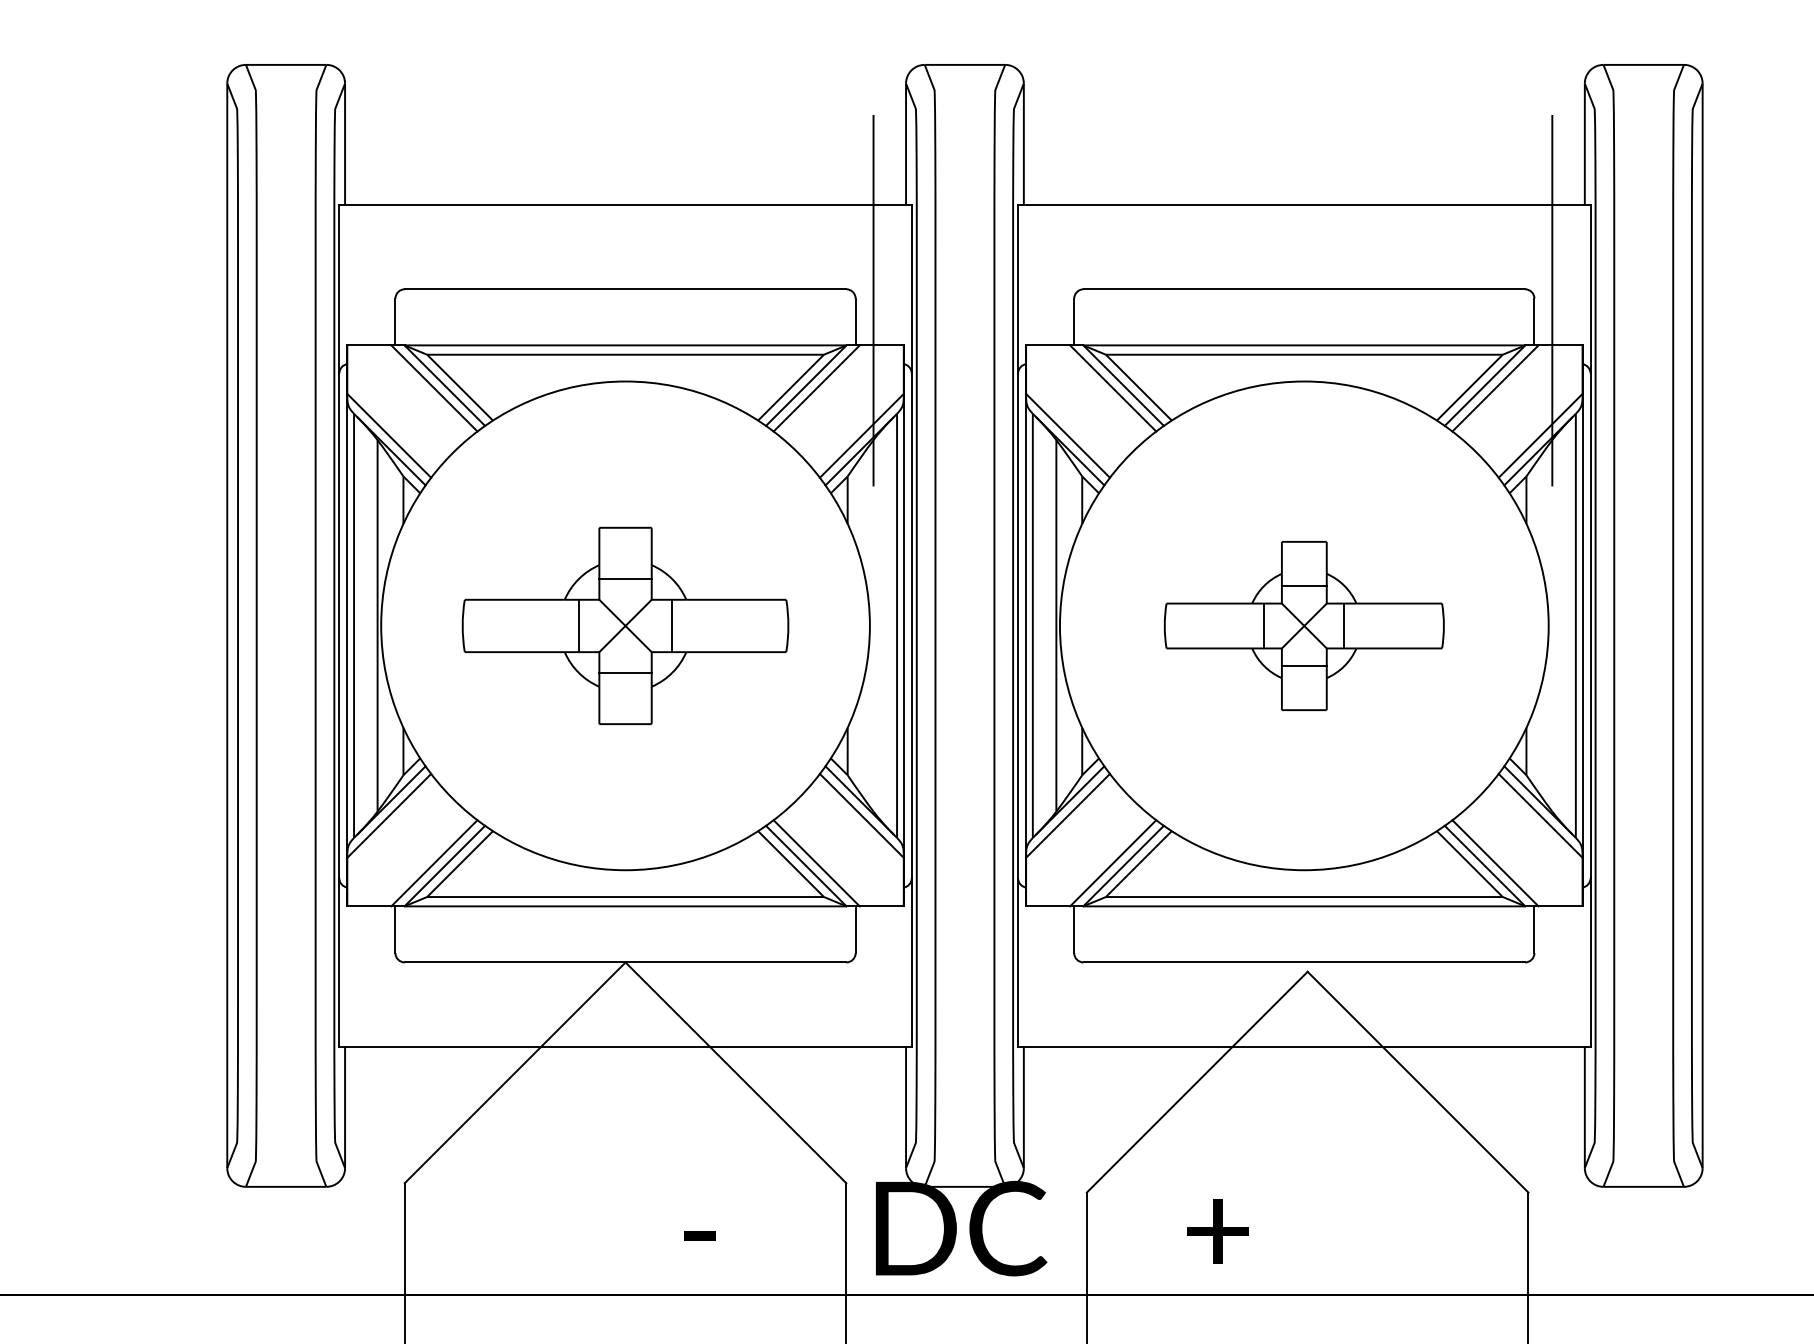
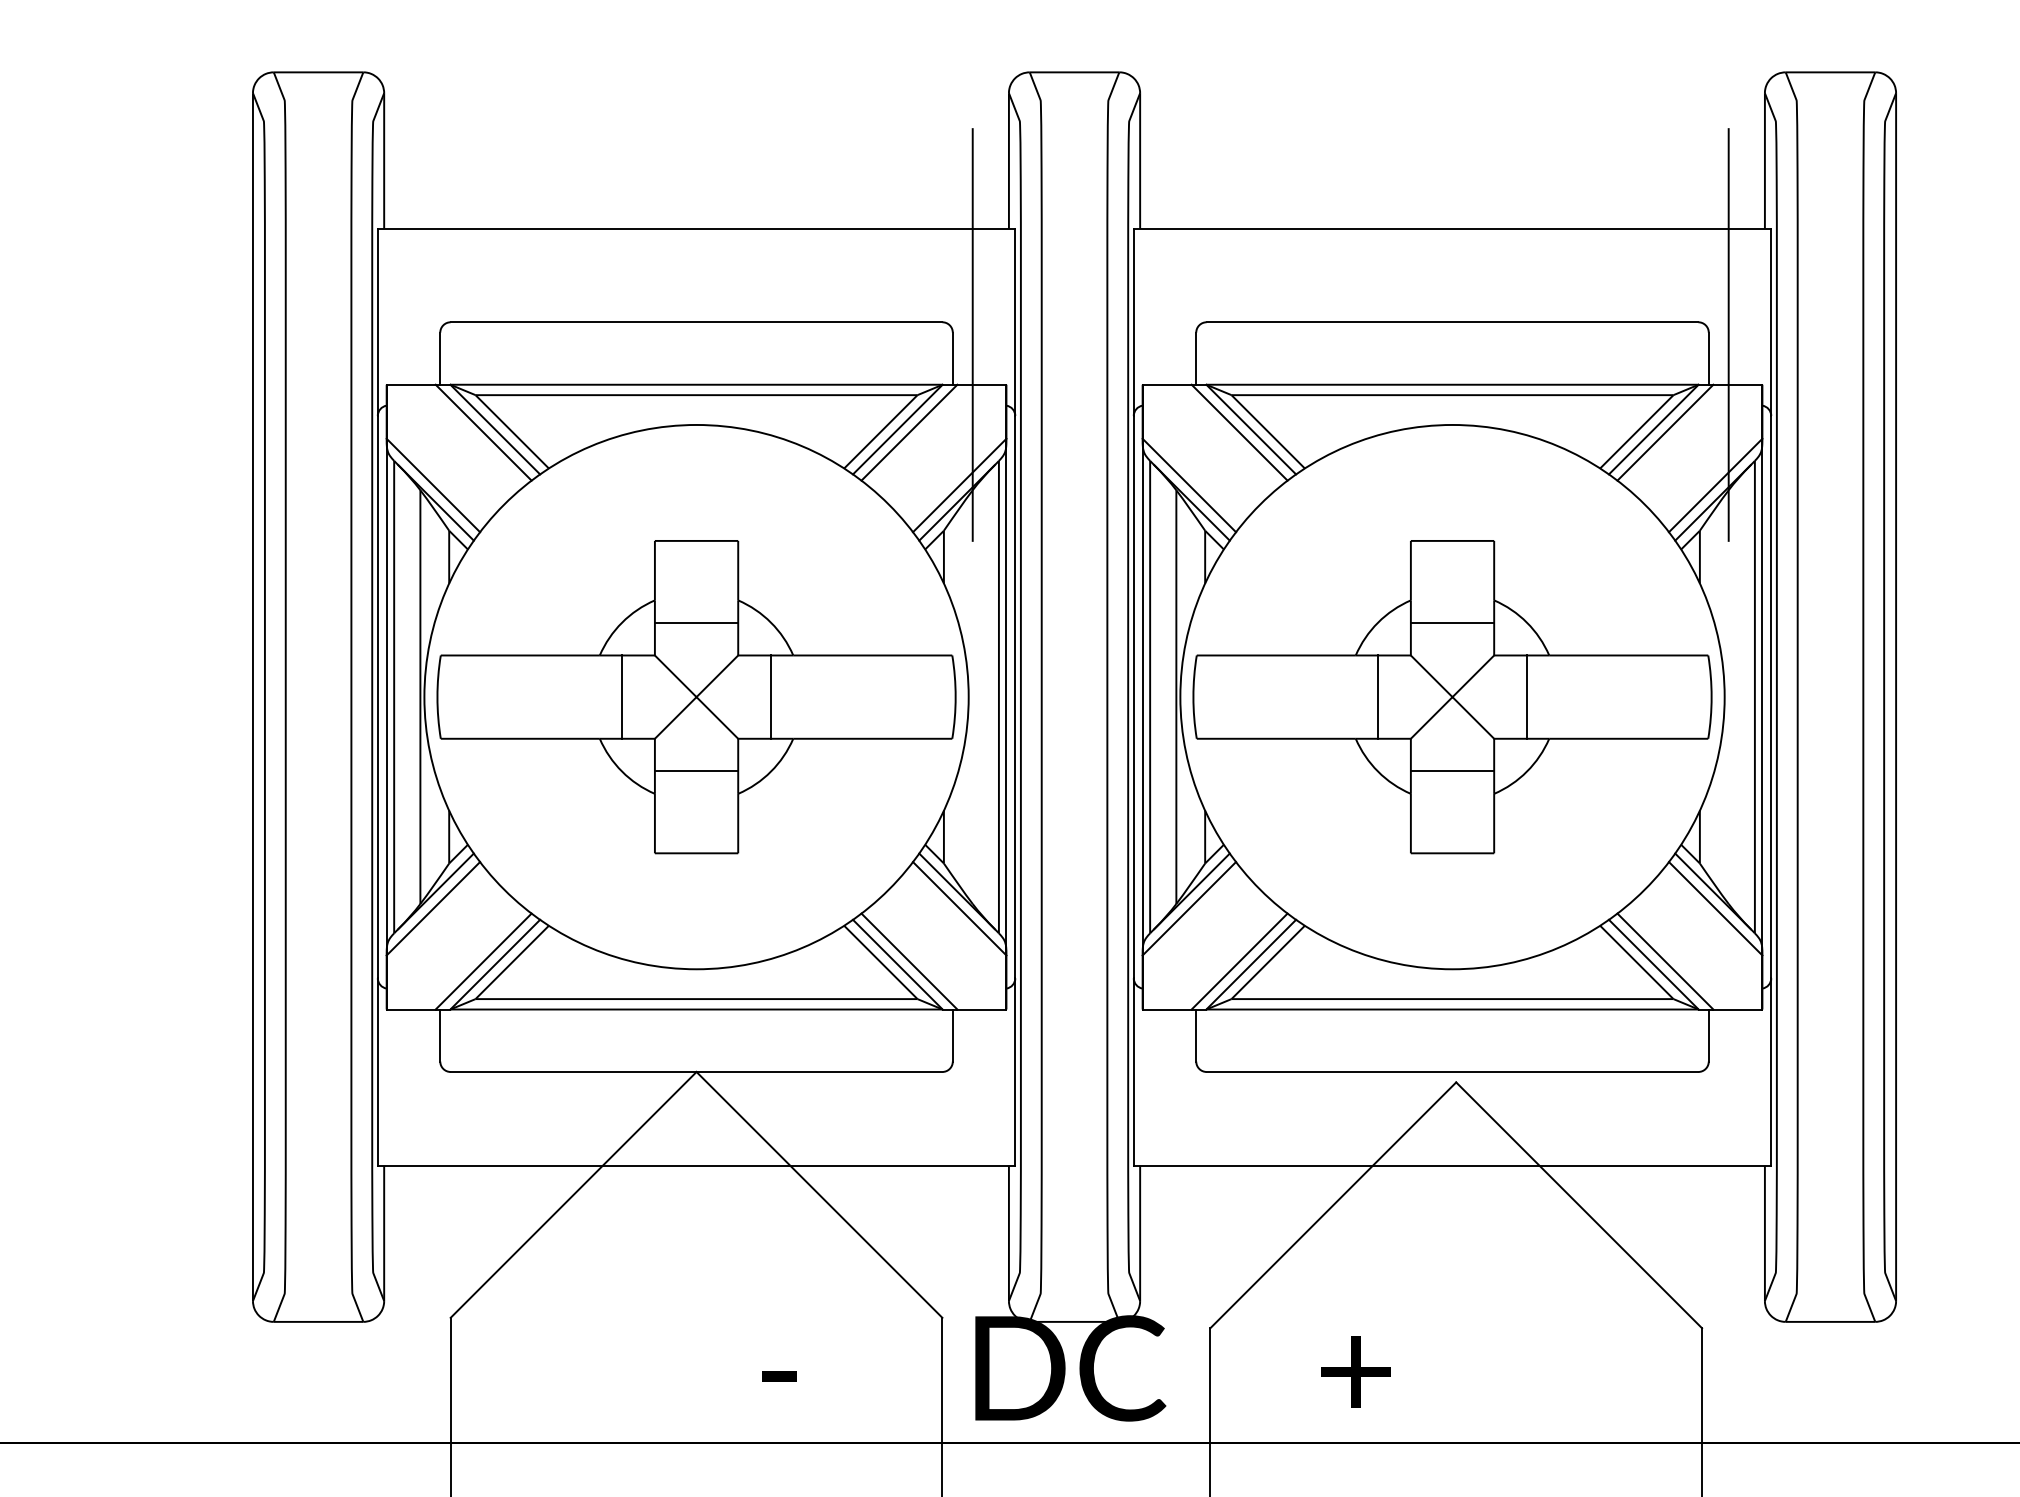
part: (625, 626) -> (696, 697), size x1.43
part: (1304, 626) -> (1452, 697), size x1.67

